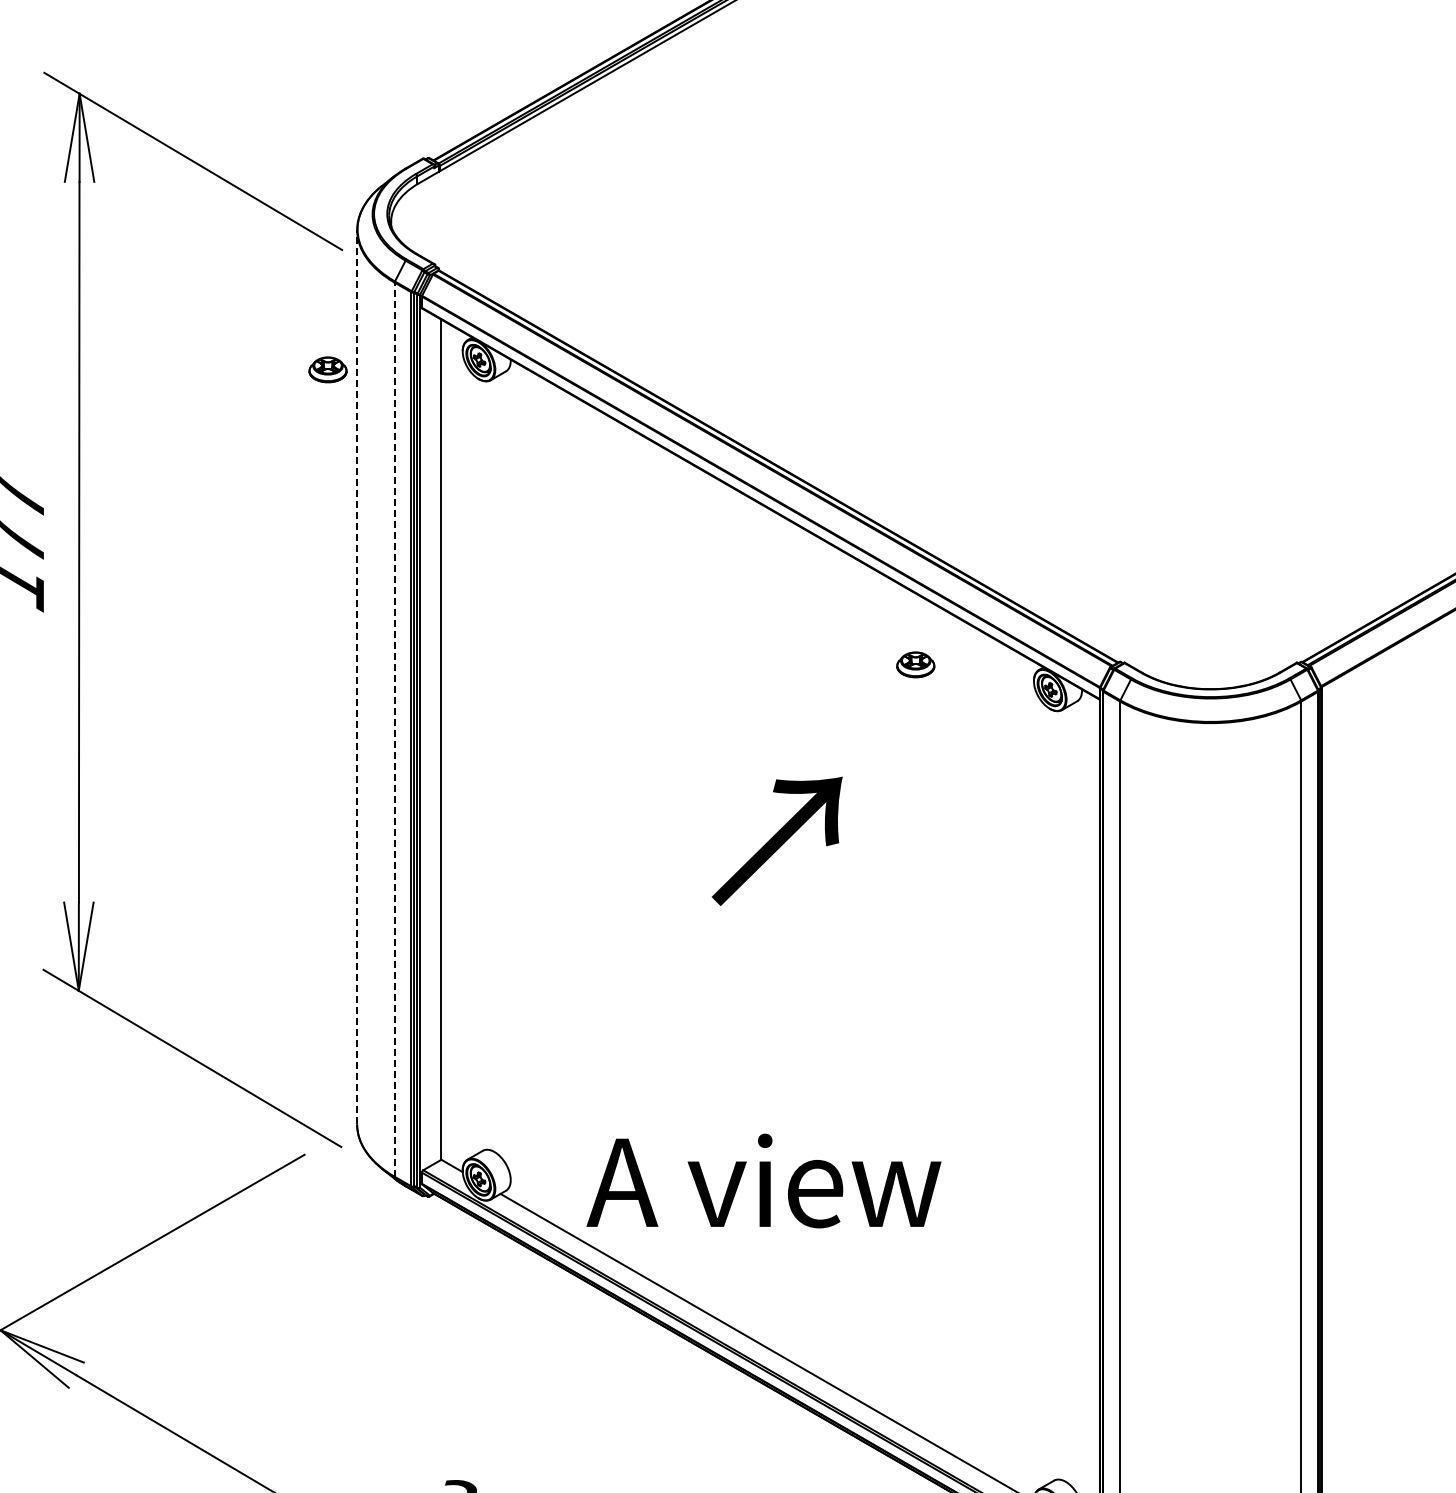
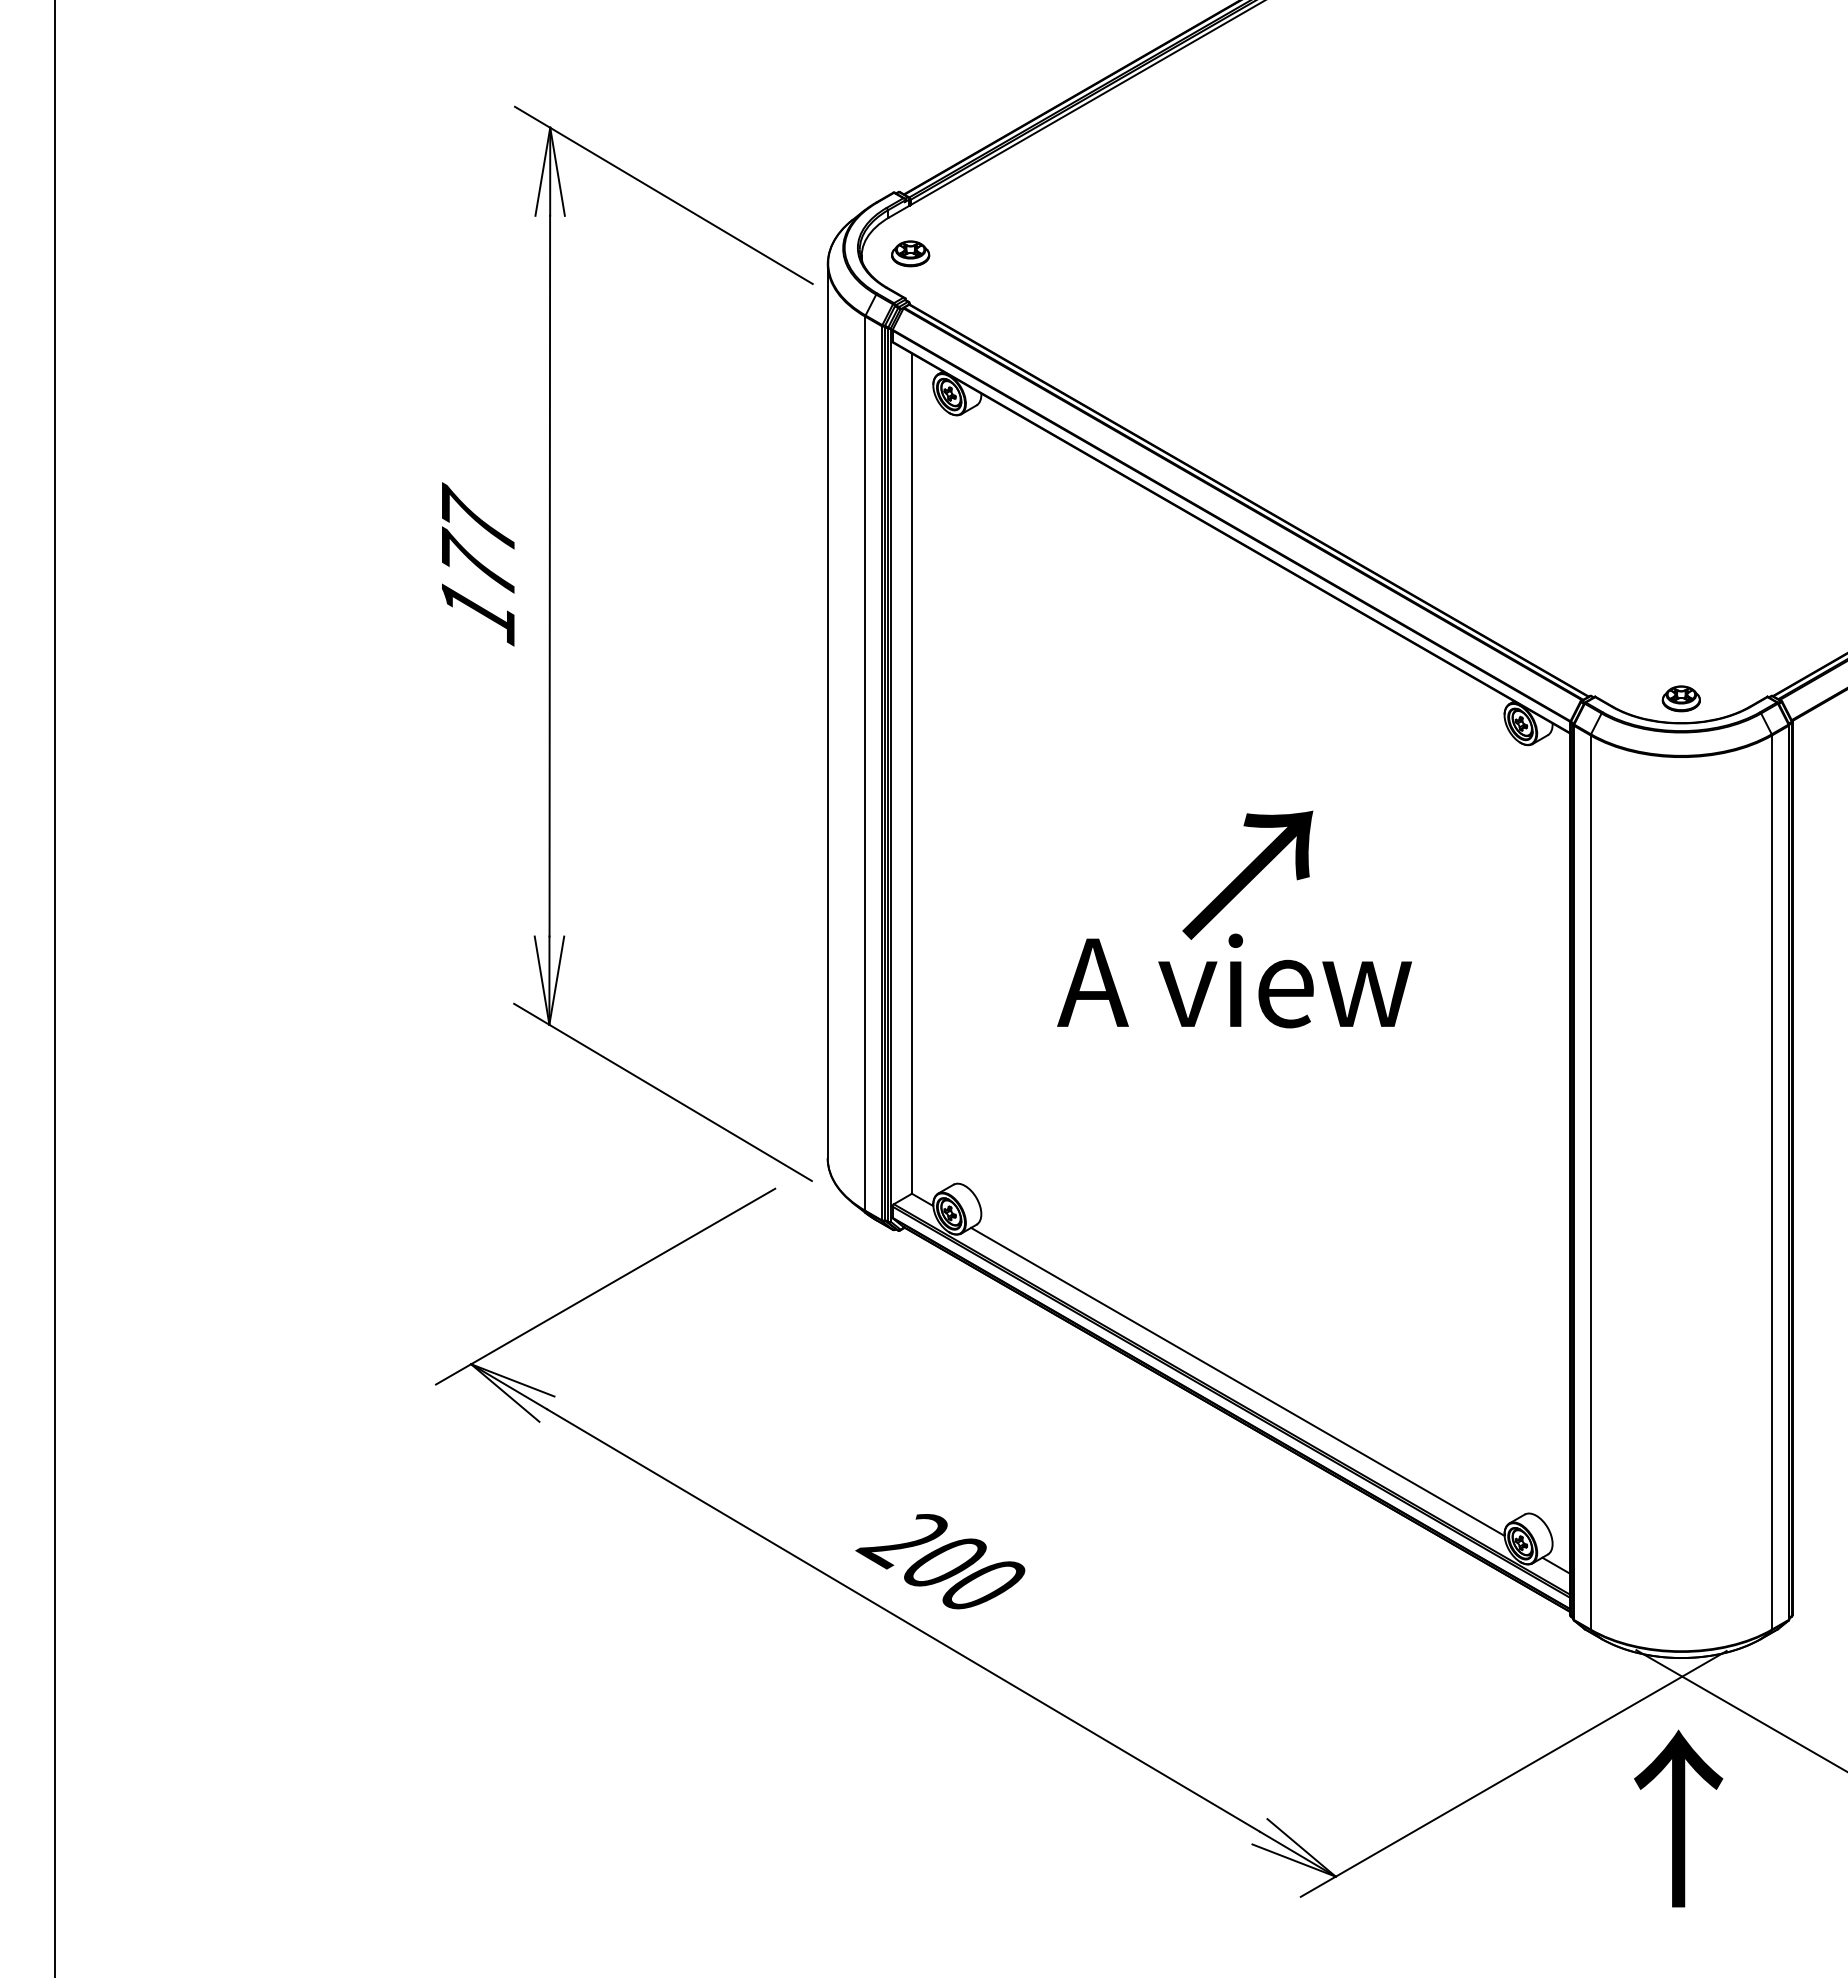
part: (327, 369) -> (910, 253), moved
part: (914, 664) -> (1680, 698), moved
line: (356, 676) -> (827, 710), dashed -> solid
line: (394, 729) -> (865, 763), dashed -> solid
text: (763, 1180) -> (1234, 980), moved

